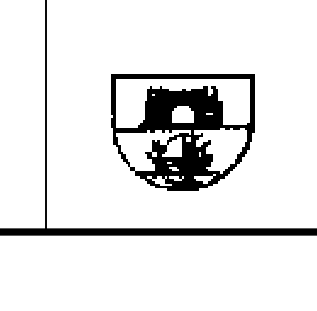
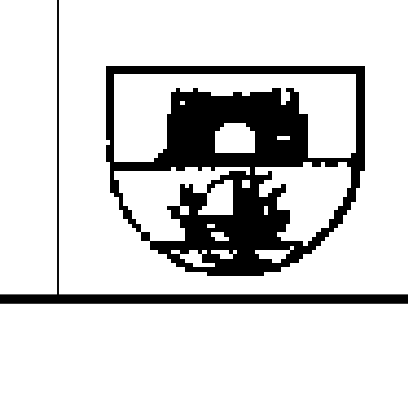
part: (182, 132) -> (234, 170), size x1.4

